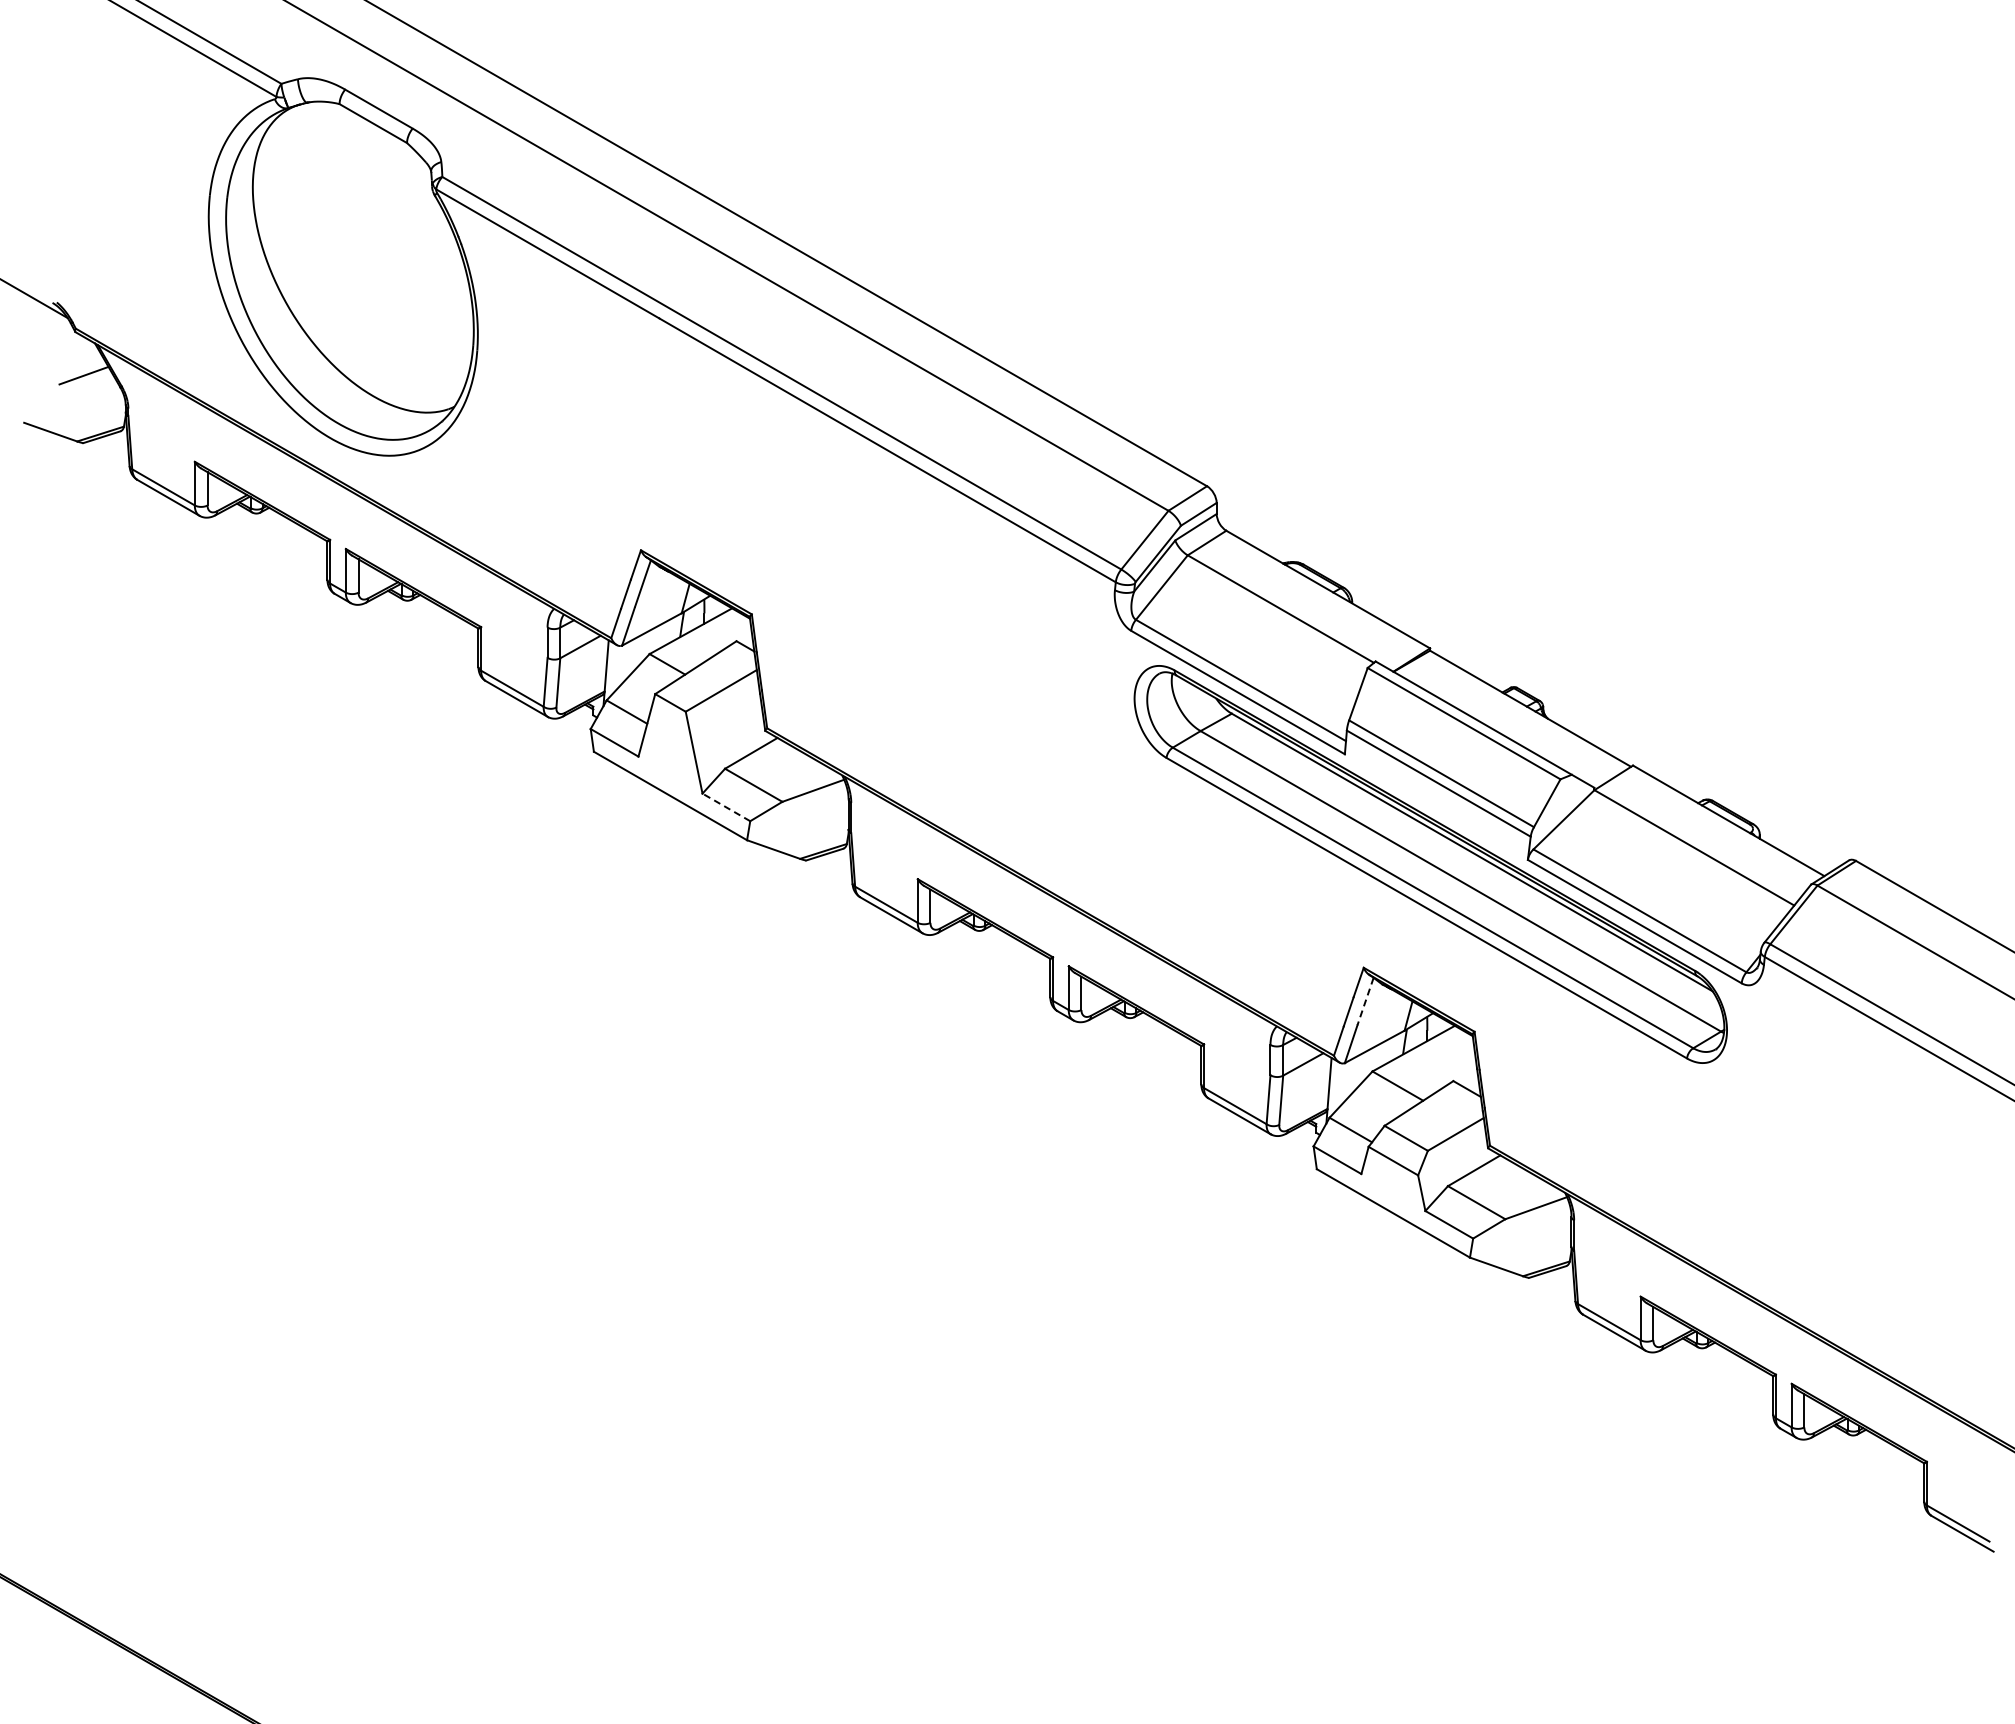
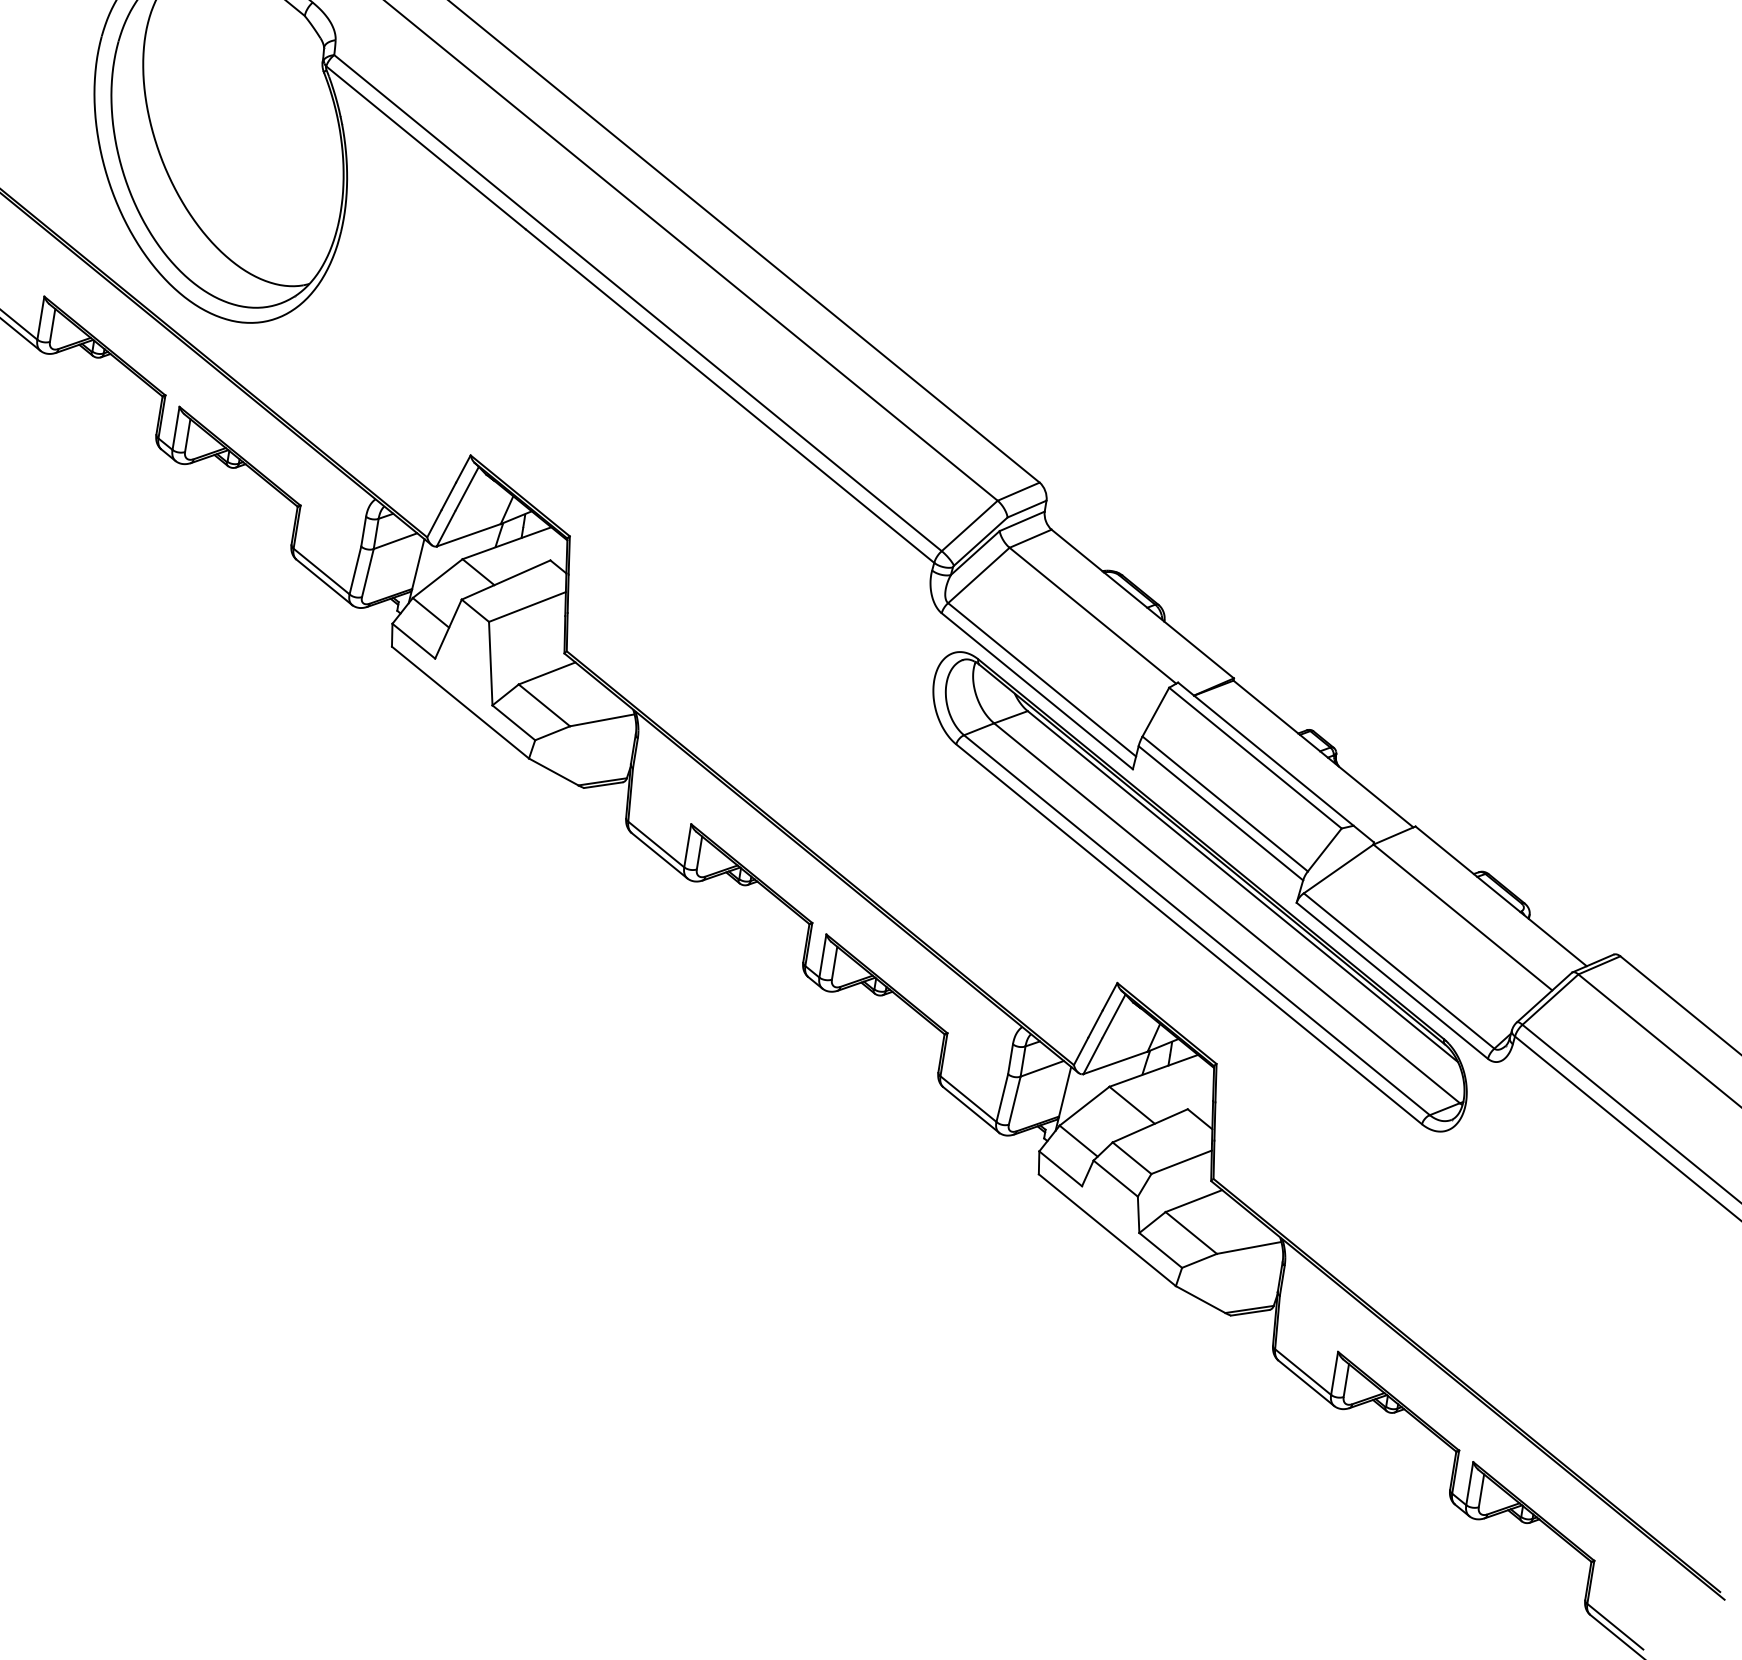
line: (726, 807) -> (513, 722), dashed -> solid
line: (1365, 1001) -> (1113, 1016), dashed -> solid

